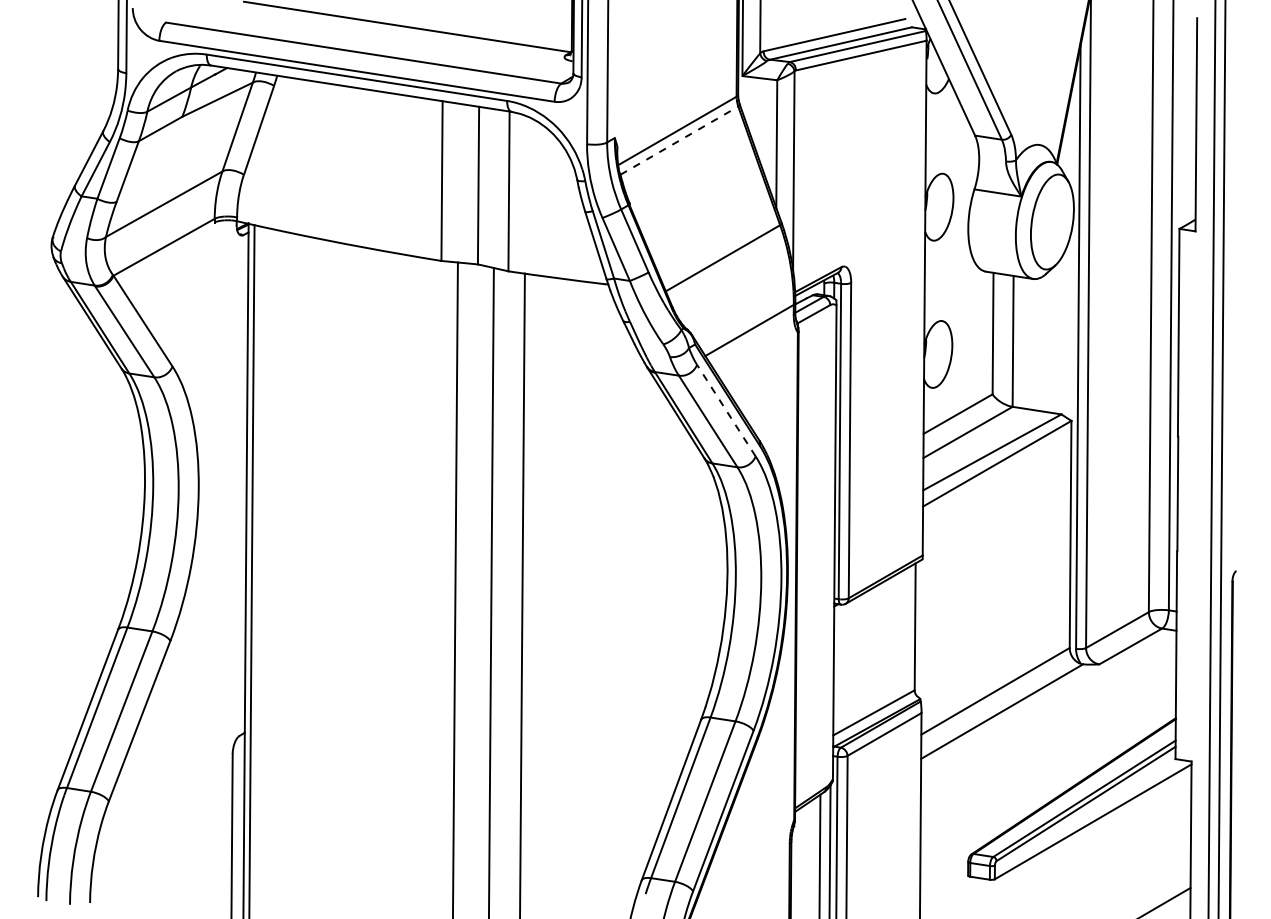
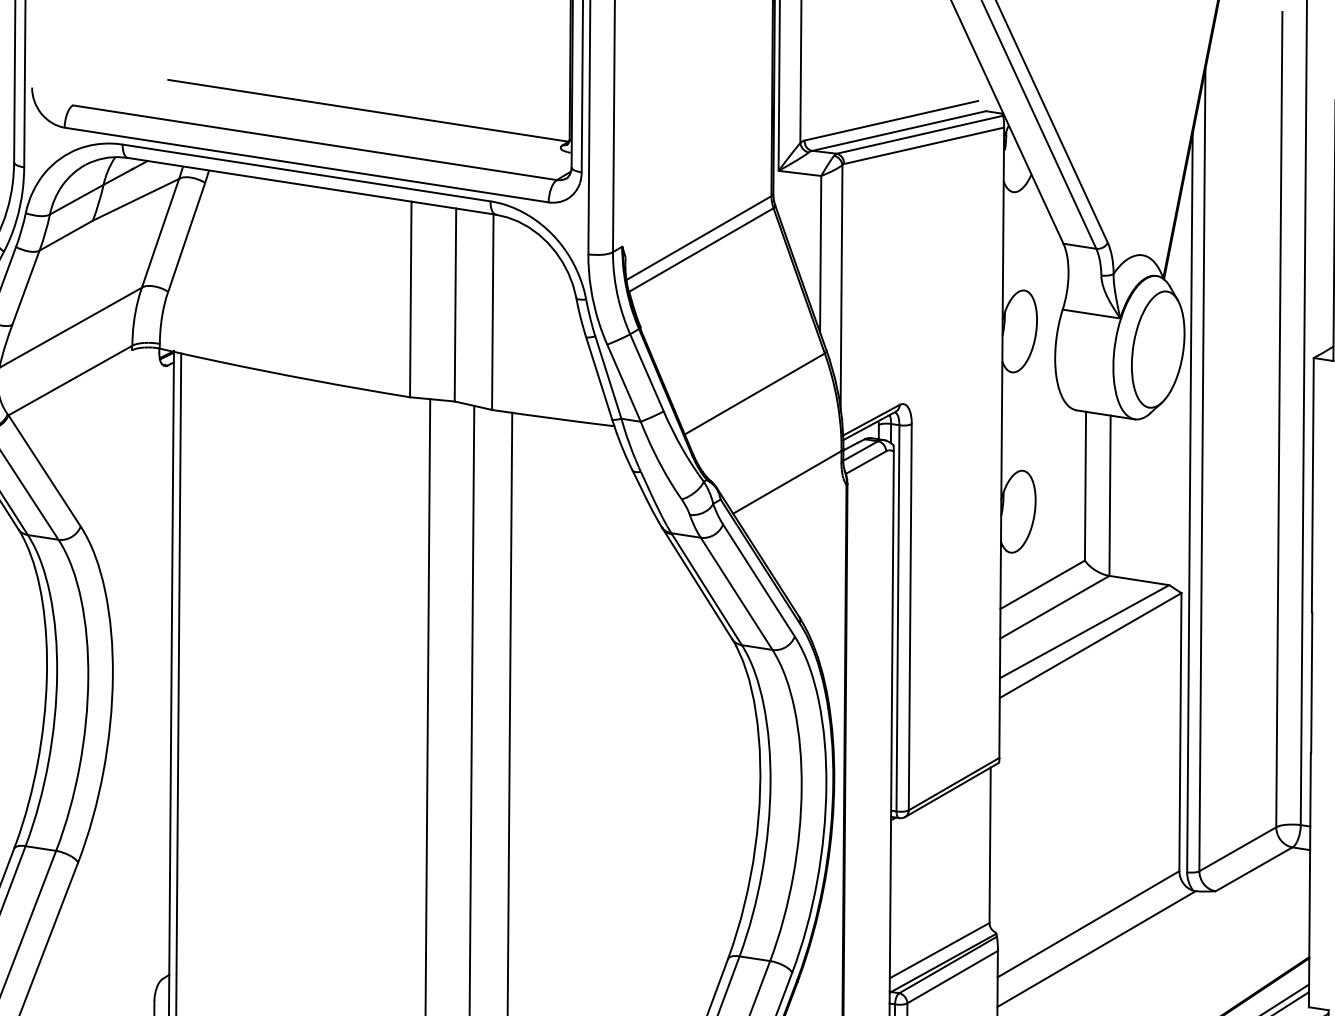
line: (679, 140) -> (701, 249), dashed -> solid
line: (726, 410) -> (759, 580), dashed -> solid

